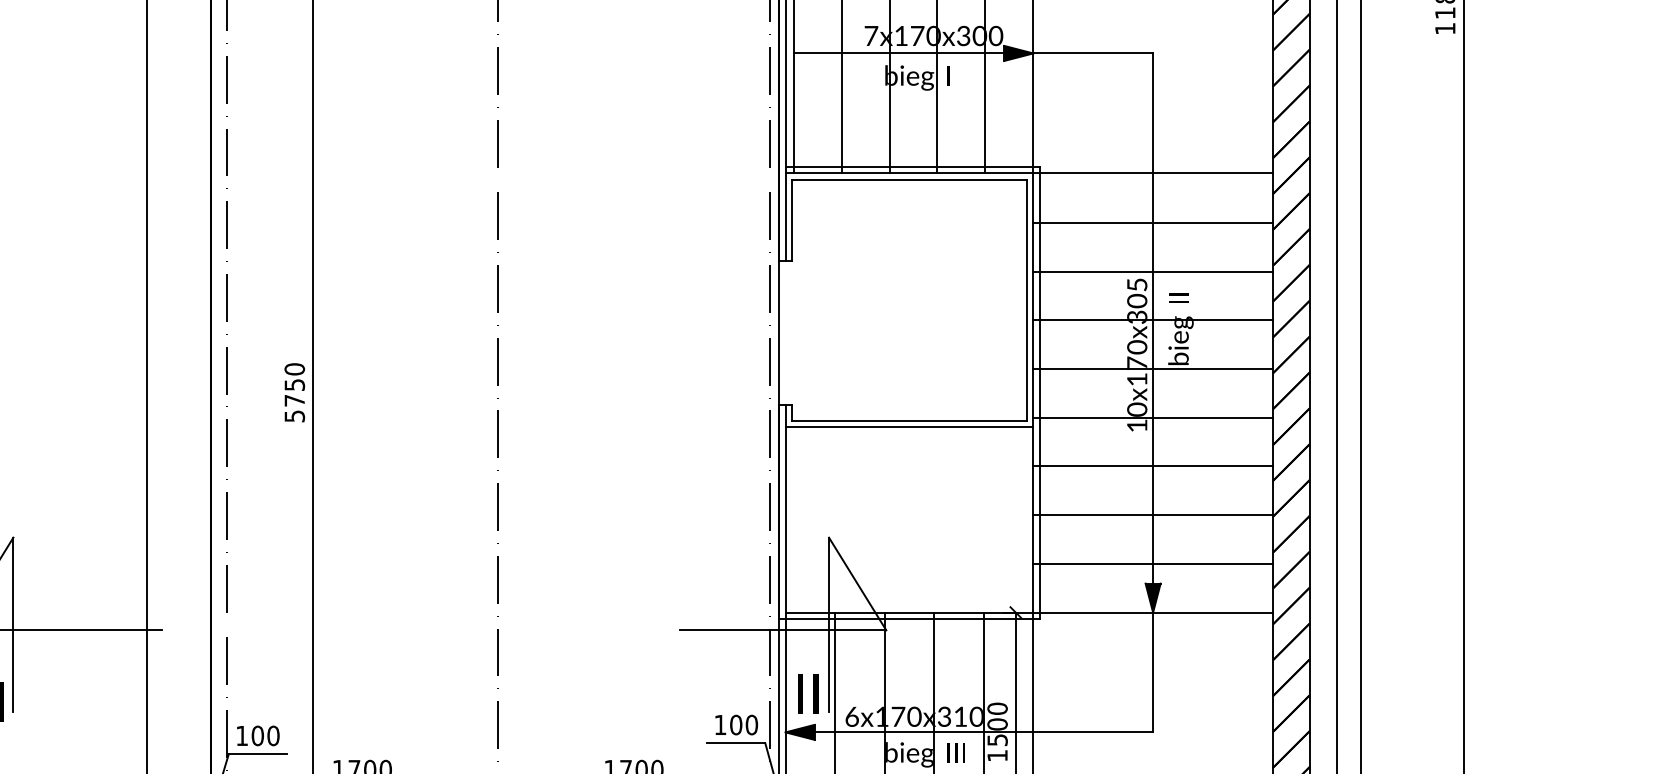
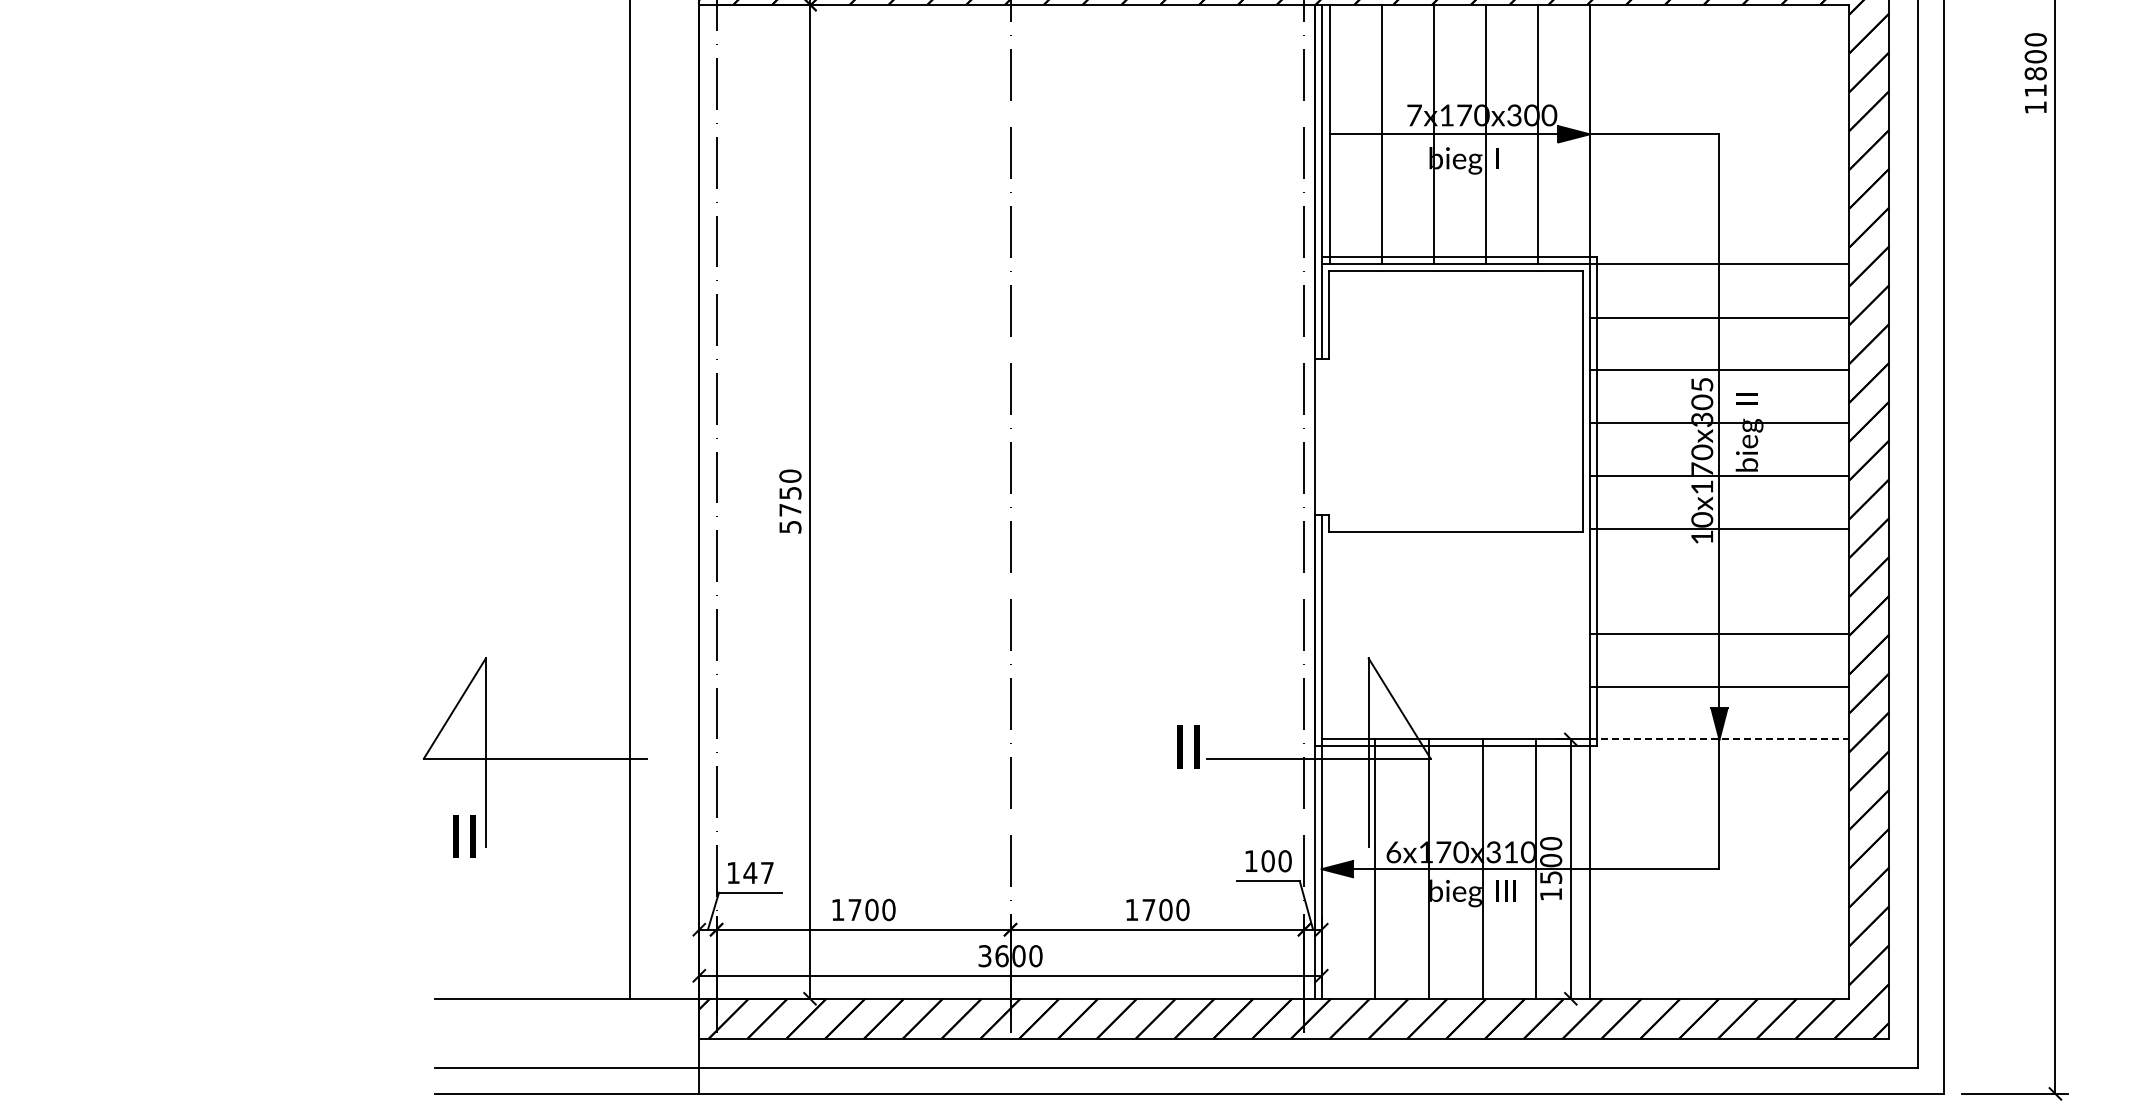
line: (909, 426) -> (1455, 538), removed
line: (1153, 466) -> (1719, 581), removed
line: (1153, 612) -> (1719, 739), solid -> dashed
text: (808, 693) -> (1188, 746), moved
text: (265, 735) -> (758, 872), 100 -> 147

